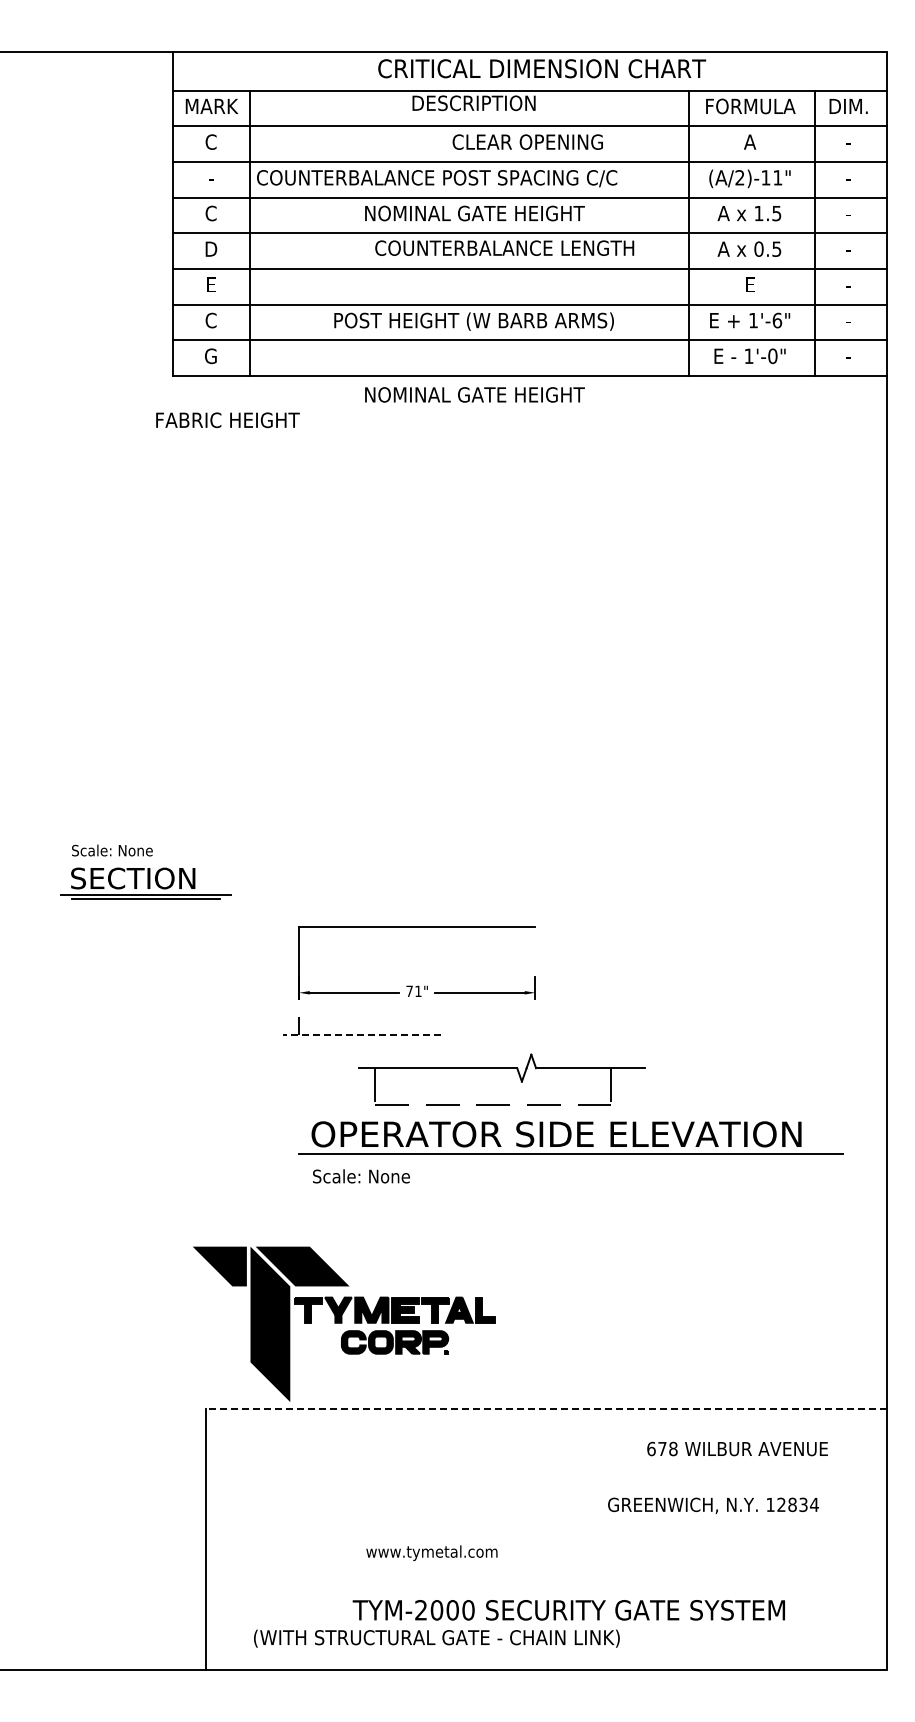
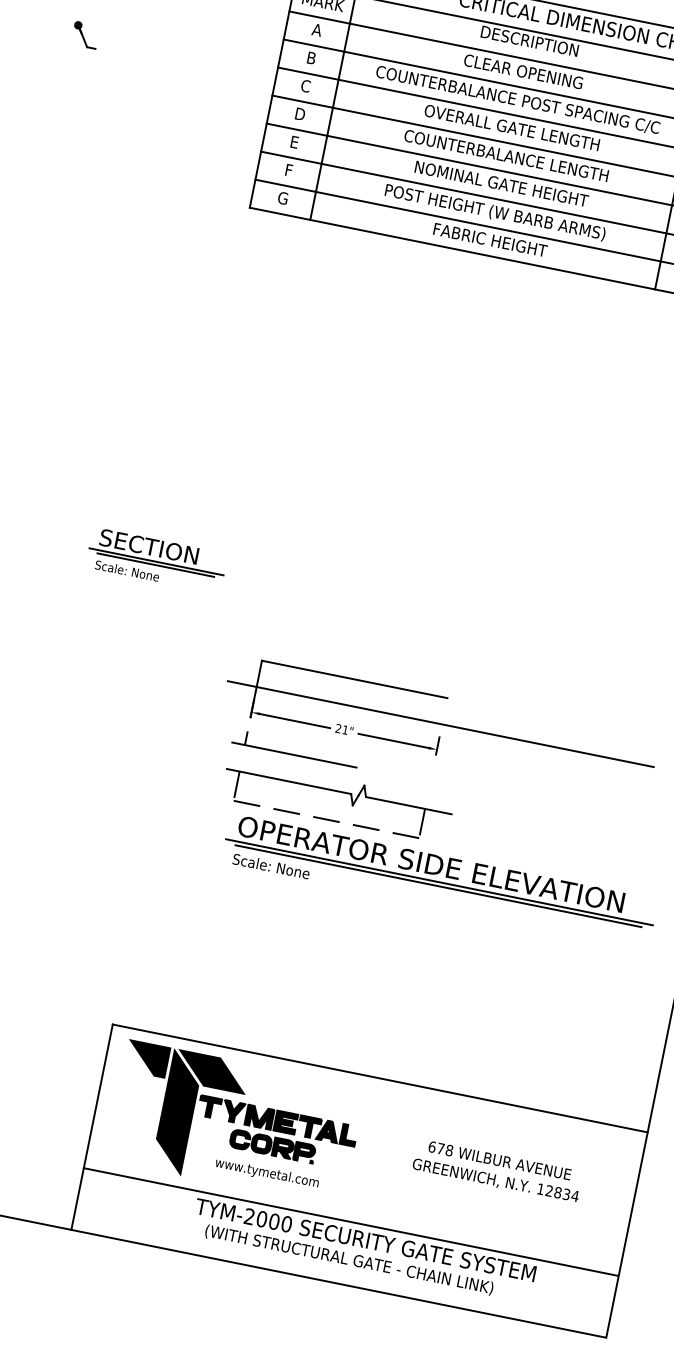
text: (211, 141) -> (317, 29), C -> A
text: (527, 141) -> (523, 71), moved
text: (211, 177) -> (311, 57), - -> B
text: (437, 178) -> (518, 100), moved
text: (473, 213) -> (511, 127), NOMINAL GATE HEIGHT -> OVERALL GATE LENGTH
text: (504, 247) -> (506, 155), moved
text: (210, 320) -> (288, 170), C -> F
text: (474, 394) -> (501, 183), moved
text: (227, 420) -> (490, 240), moved
part: (145, 883) -> (158, 552), moved
line: (533, 960) -> (440, 724), added
text: (409, 990) -> (338, 727), 71" -> 21"
line: (361, 1034) -> (293, 754), dashed -> solid
part: (501, 1068) -> (338, 791), moved
line: (570, 1159) -> (438, 886), added
part: (344, 1323) -> (235, 1123), moved
line: (546, 1408) -> (379, 1078), dashed -> solid
text: (737, 1448) -> (499, 1160), moved
line: (545, 1591) -> (350, 1221), added
text: (436, 1638) -> (349, 1259), moved

